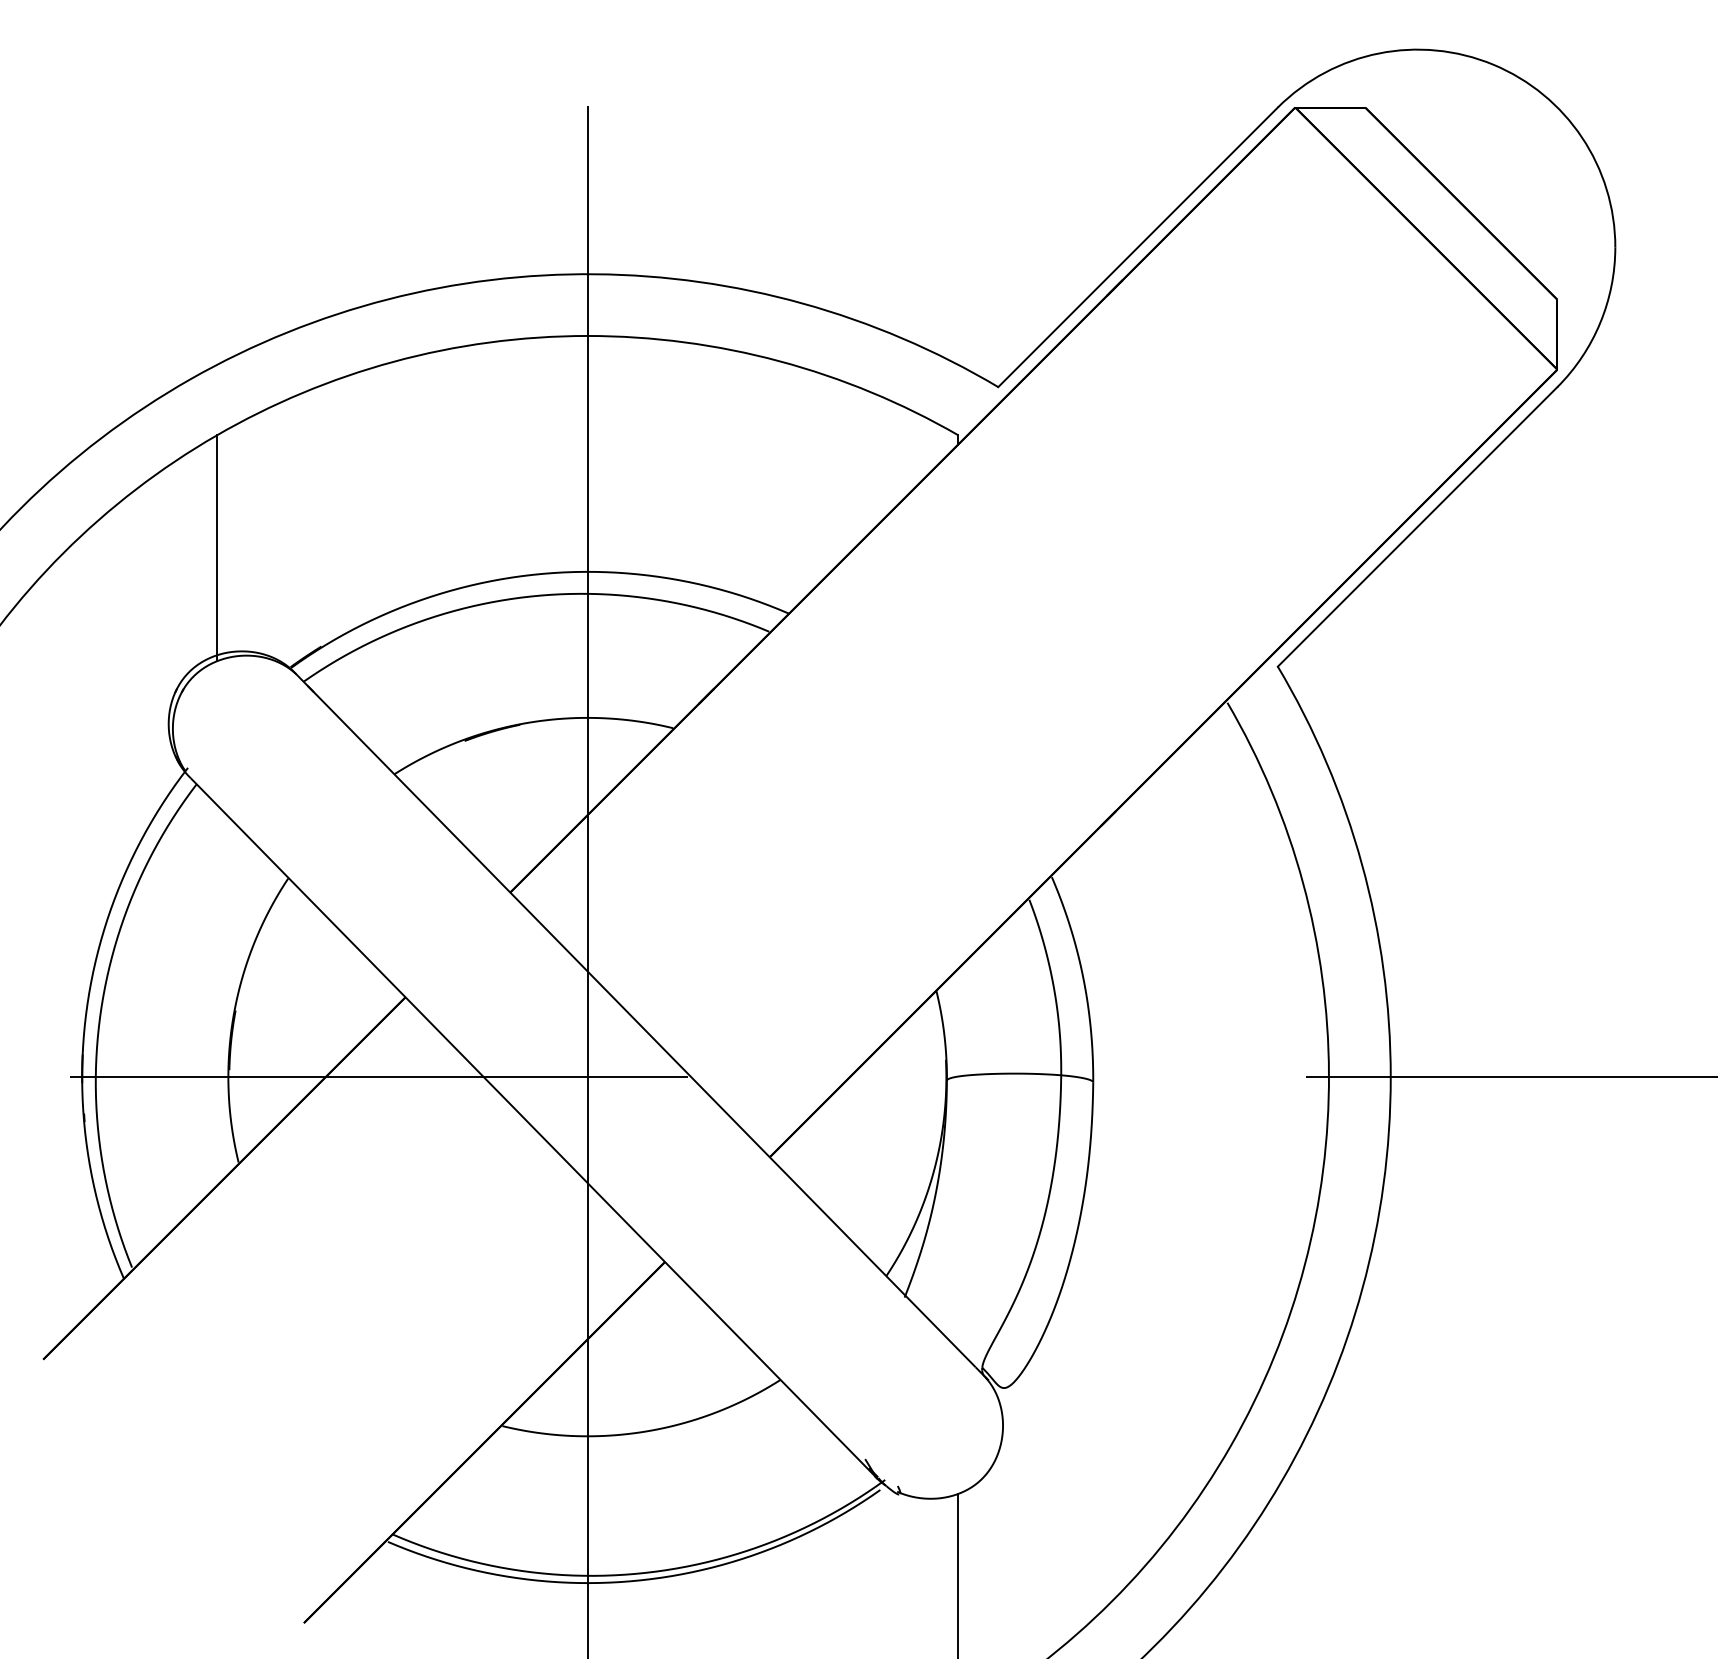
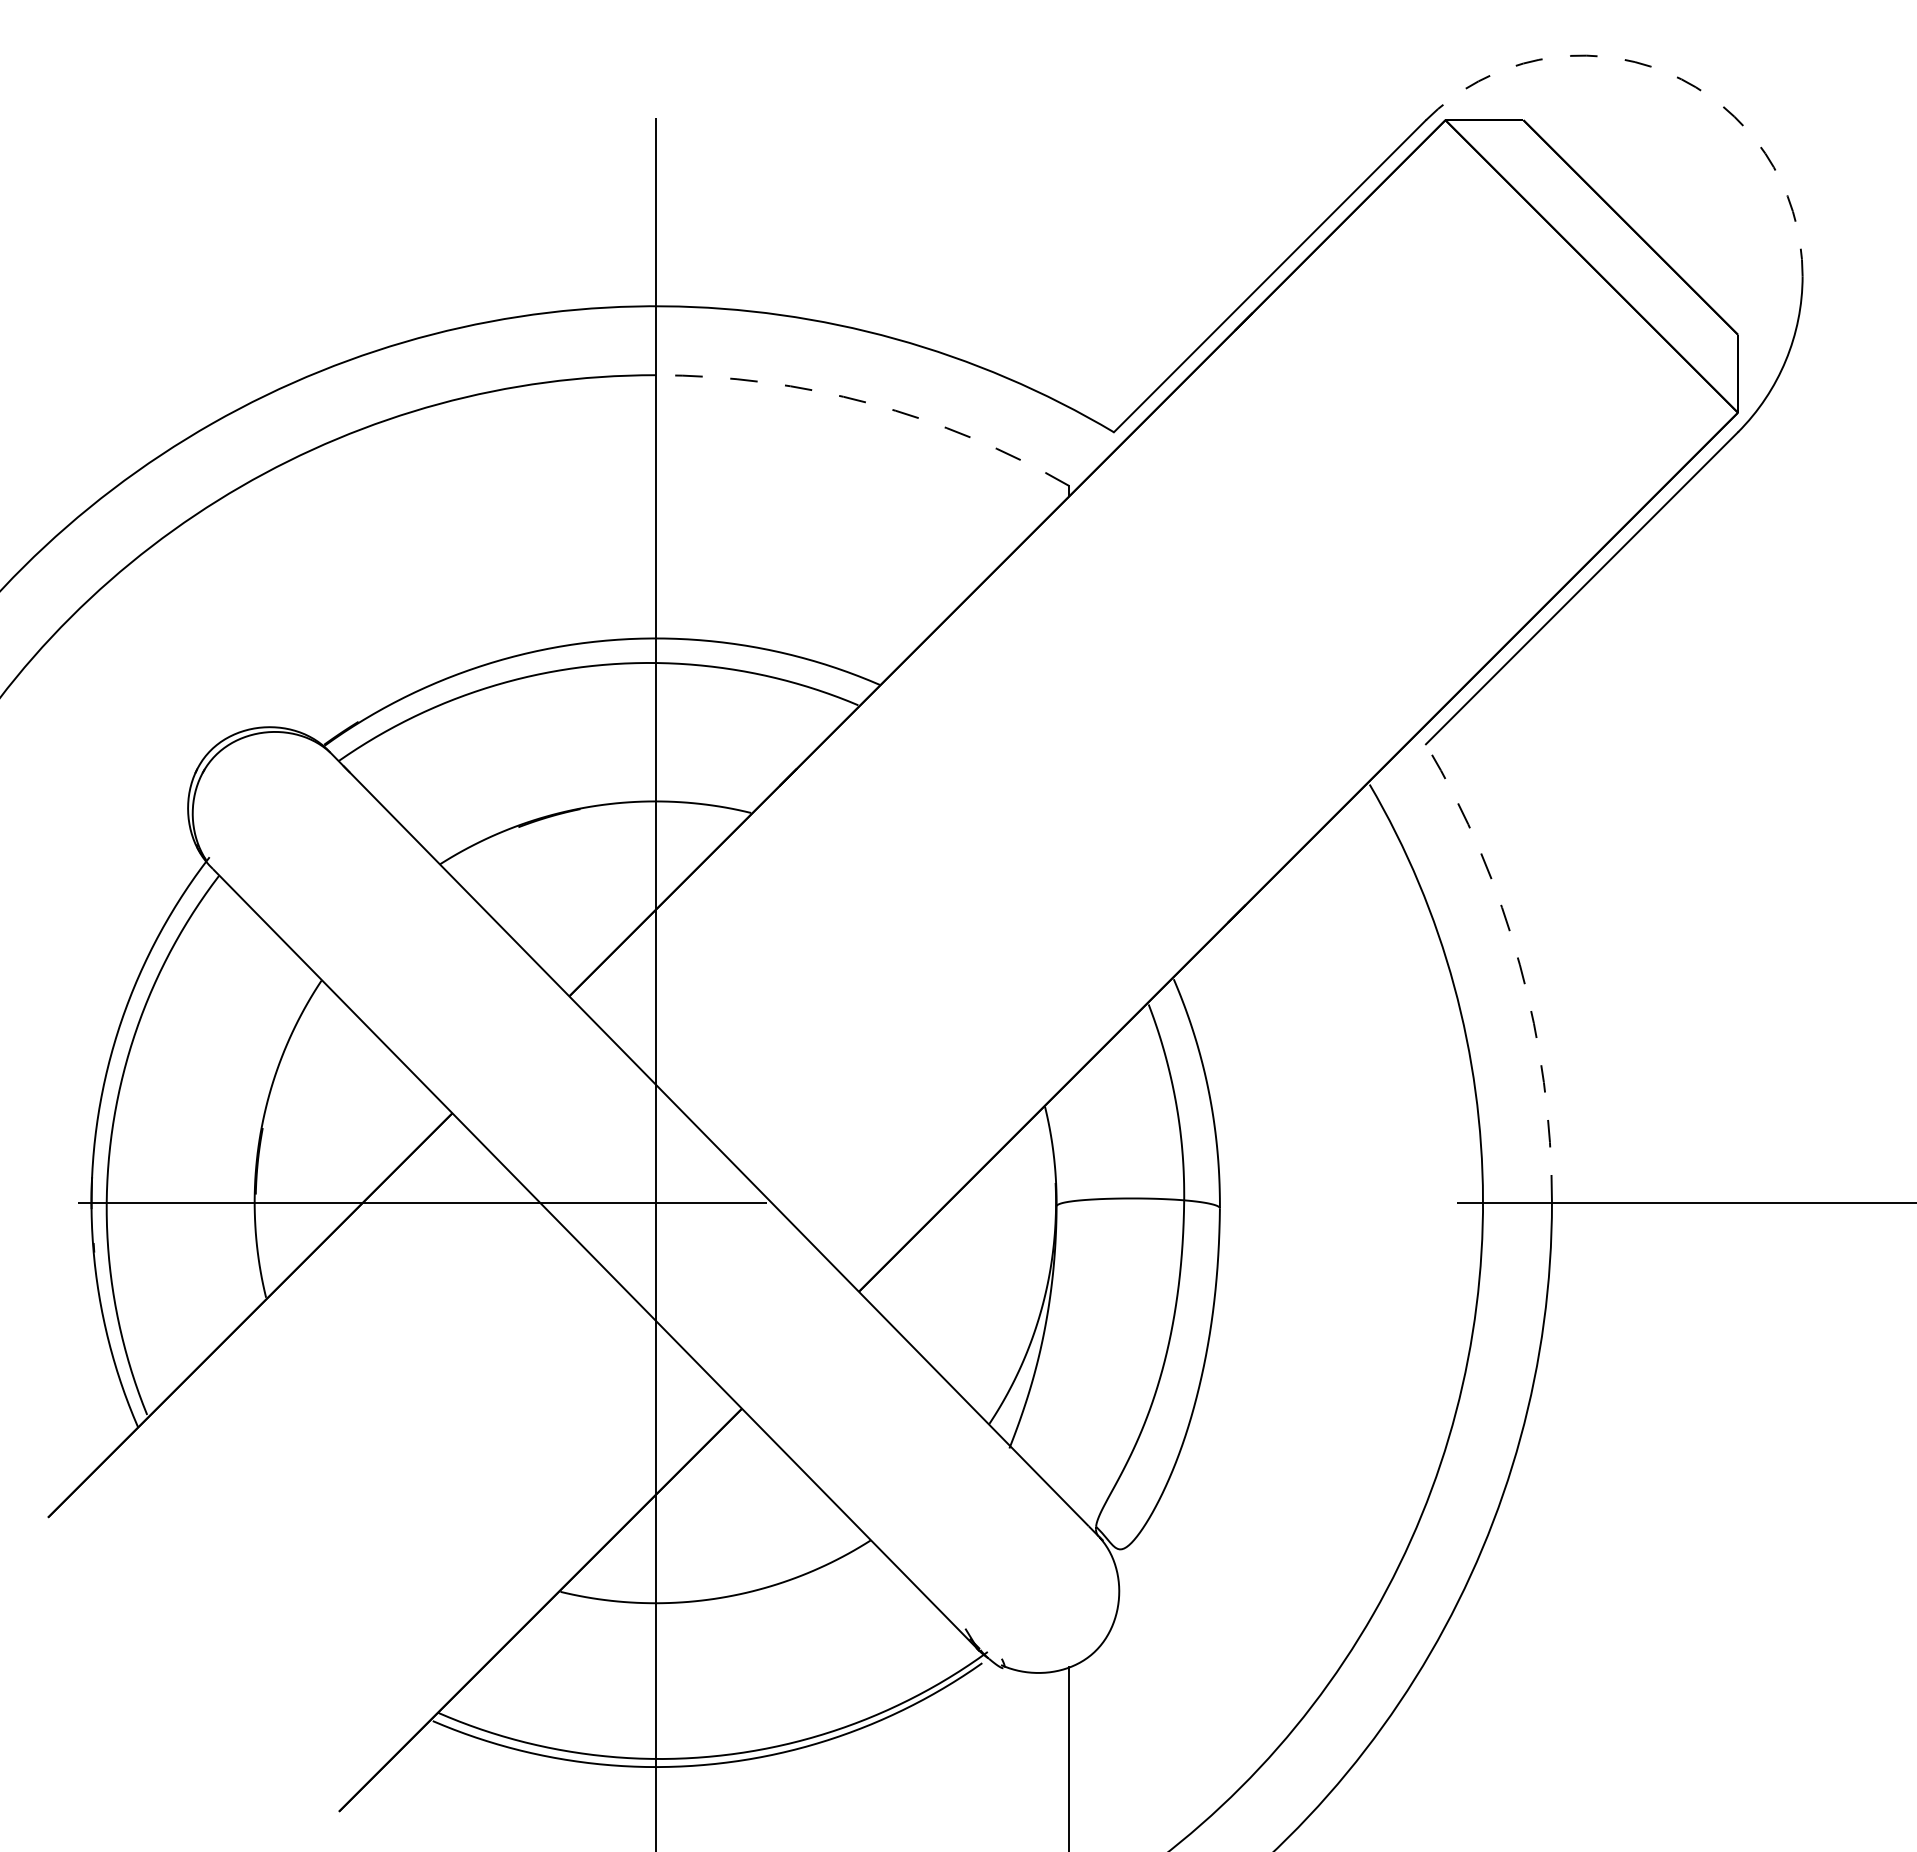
arc: (1493, 64) -> (1666, 72), solid -> dashed
arc: (779, 361) -> (869, 403), solid -> dashed
line: (216, 547) -> (241, 611), removed
arc: (1361, 863) -> (1519, 964), solid -> dashed

